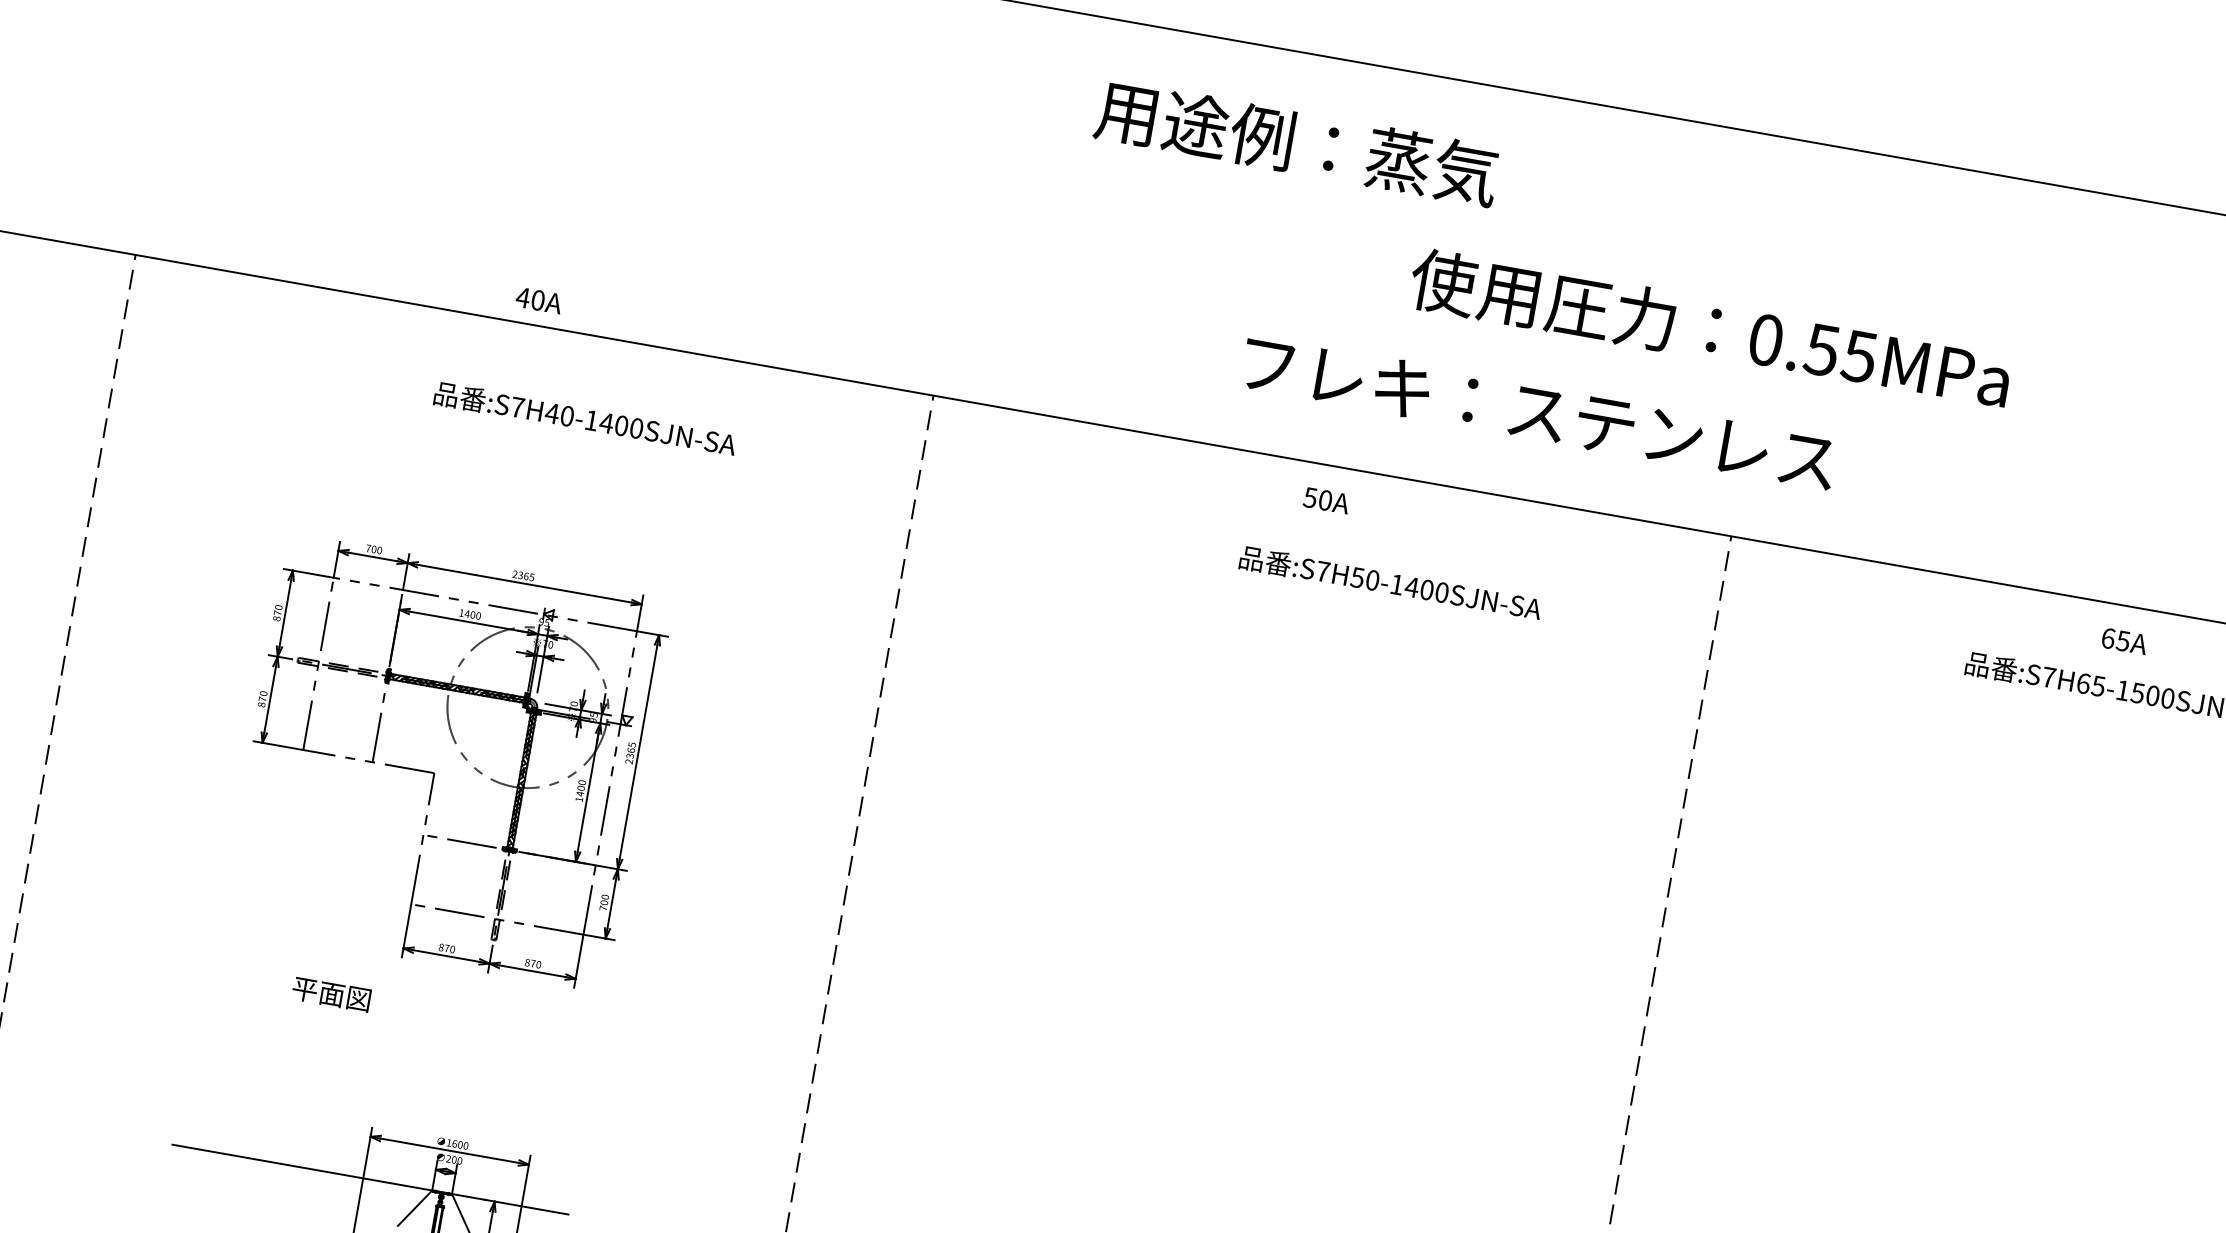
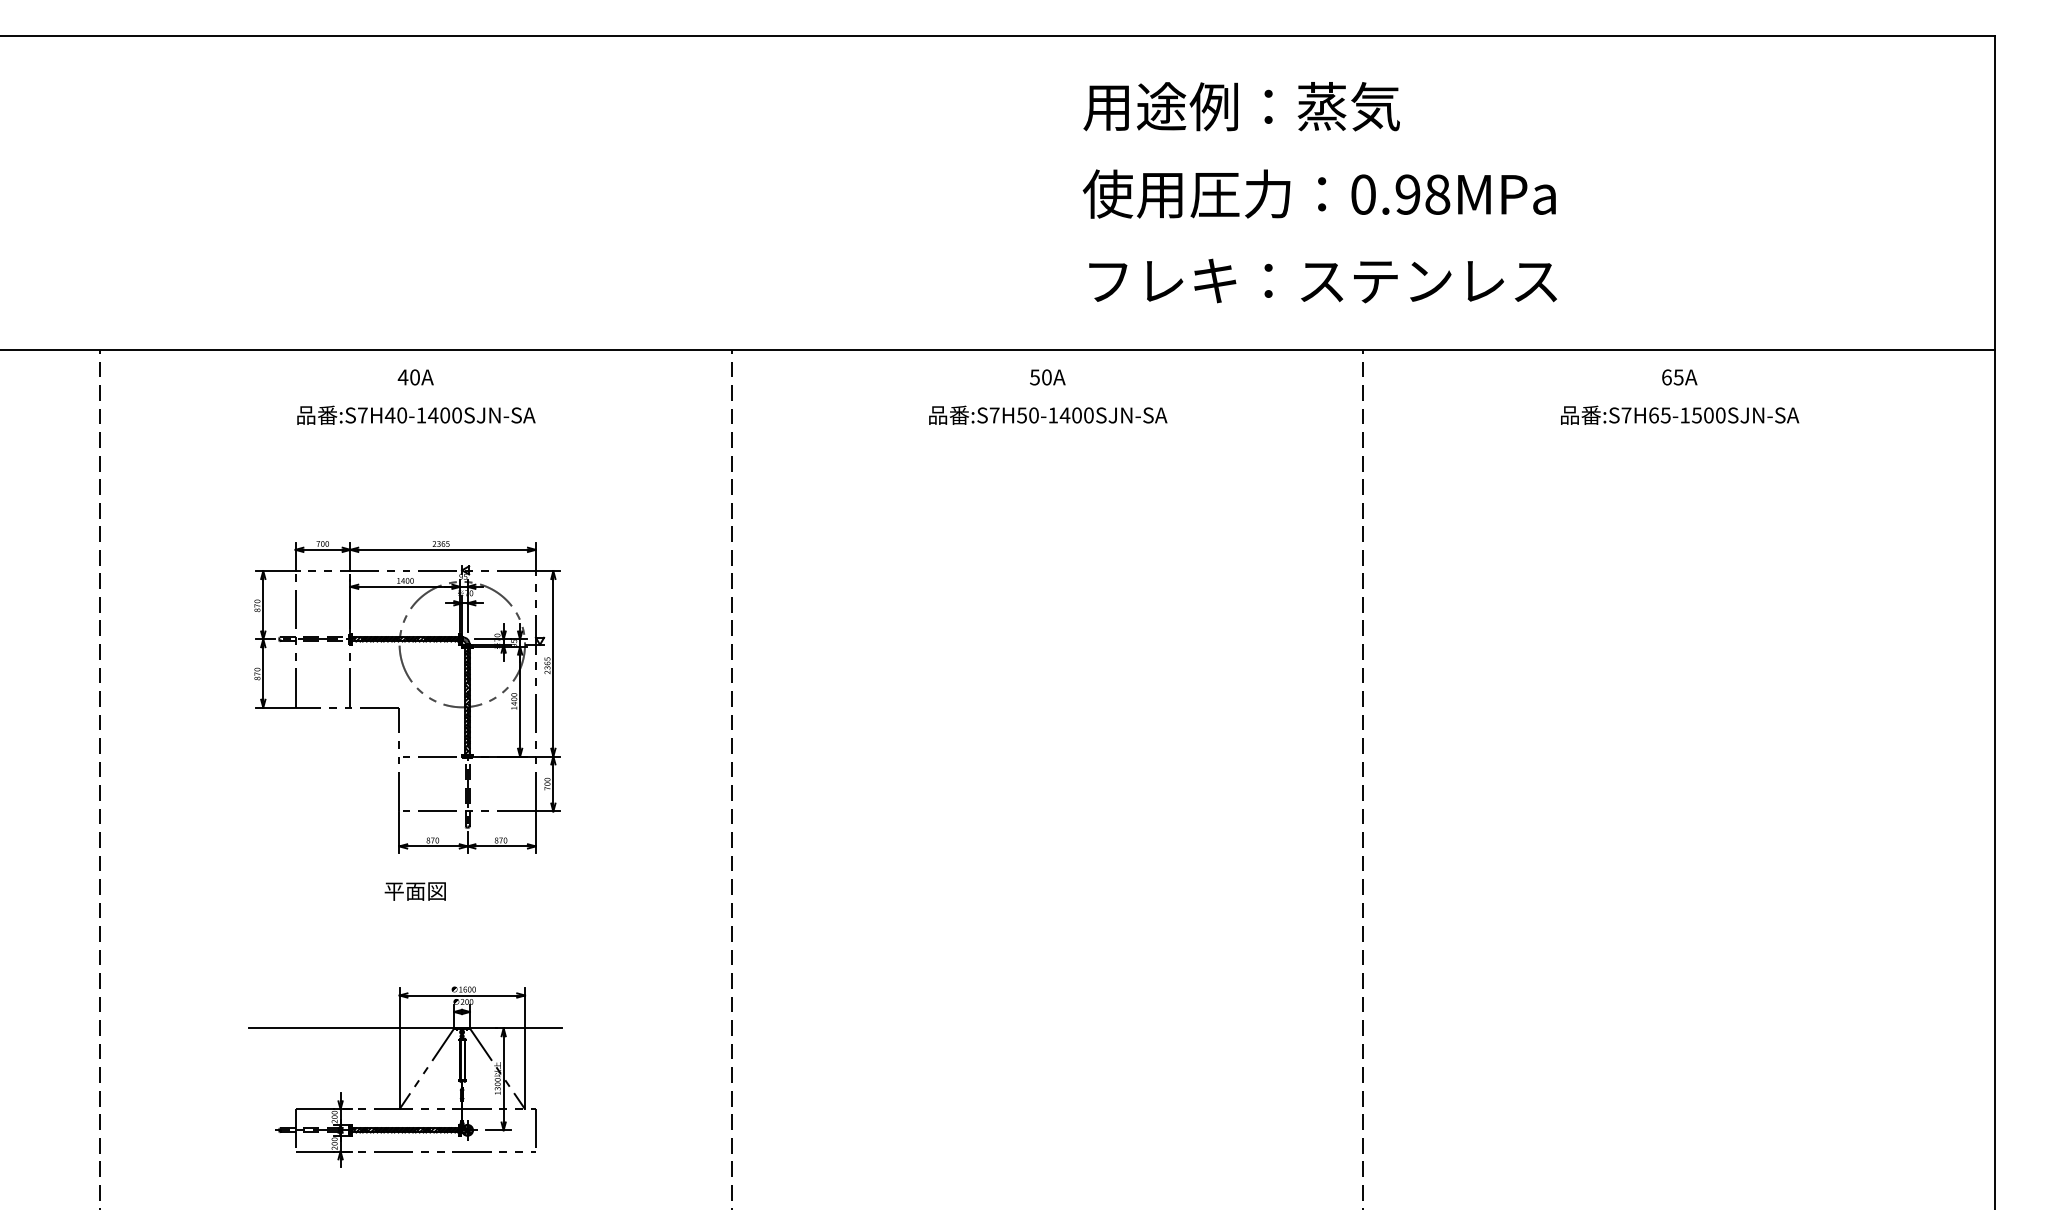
text: (1296, 142) -> (1241, 106), moved
text: (538, 300) -> (415, 377), moved
text: (1840, 353) -> (1422, 194), 0.55MPa -> 0.98MPa
text: (1538, 411) -> (1322, 280), moved
text: (585, 418) -> (416, 414), moved
text: (1391, 582) -> (1048, 414), moved
text: (330, 994) -> (414, 891), moved

